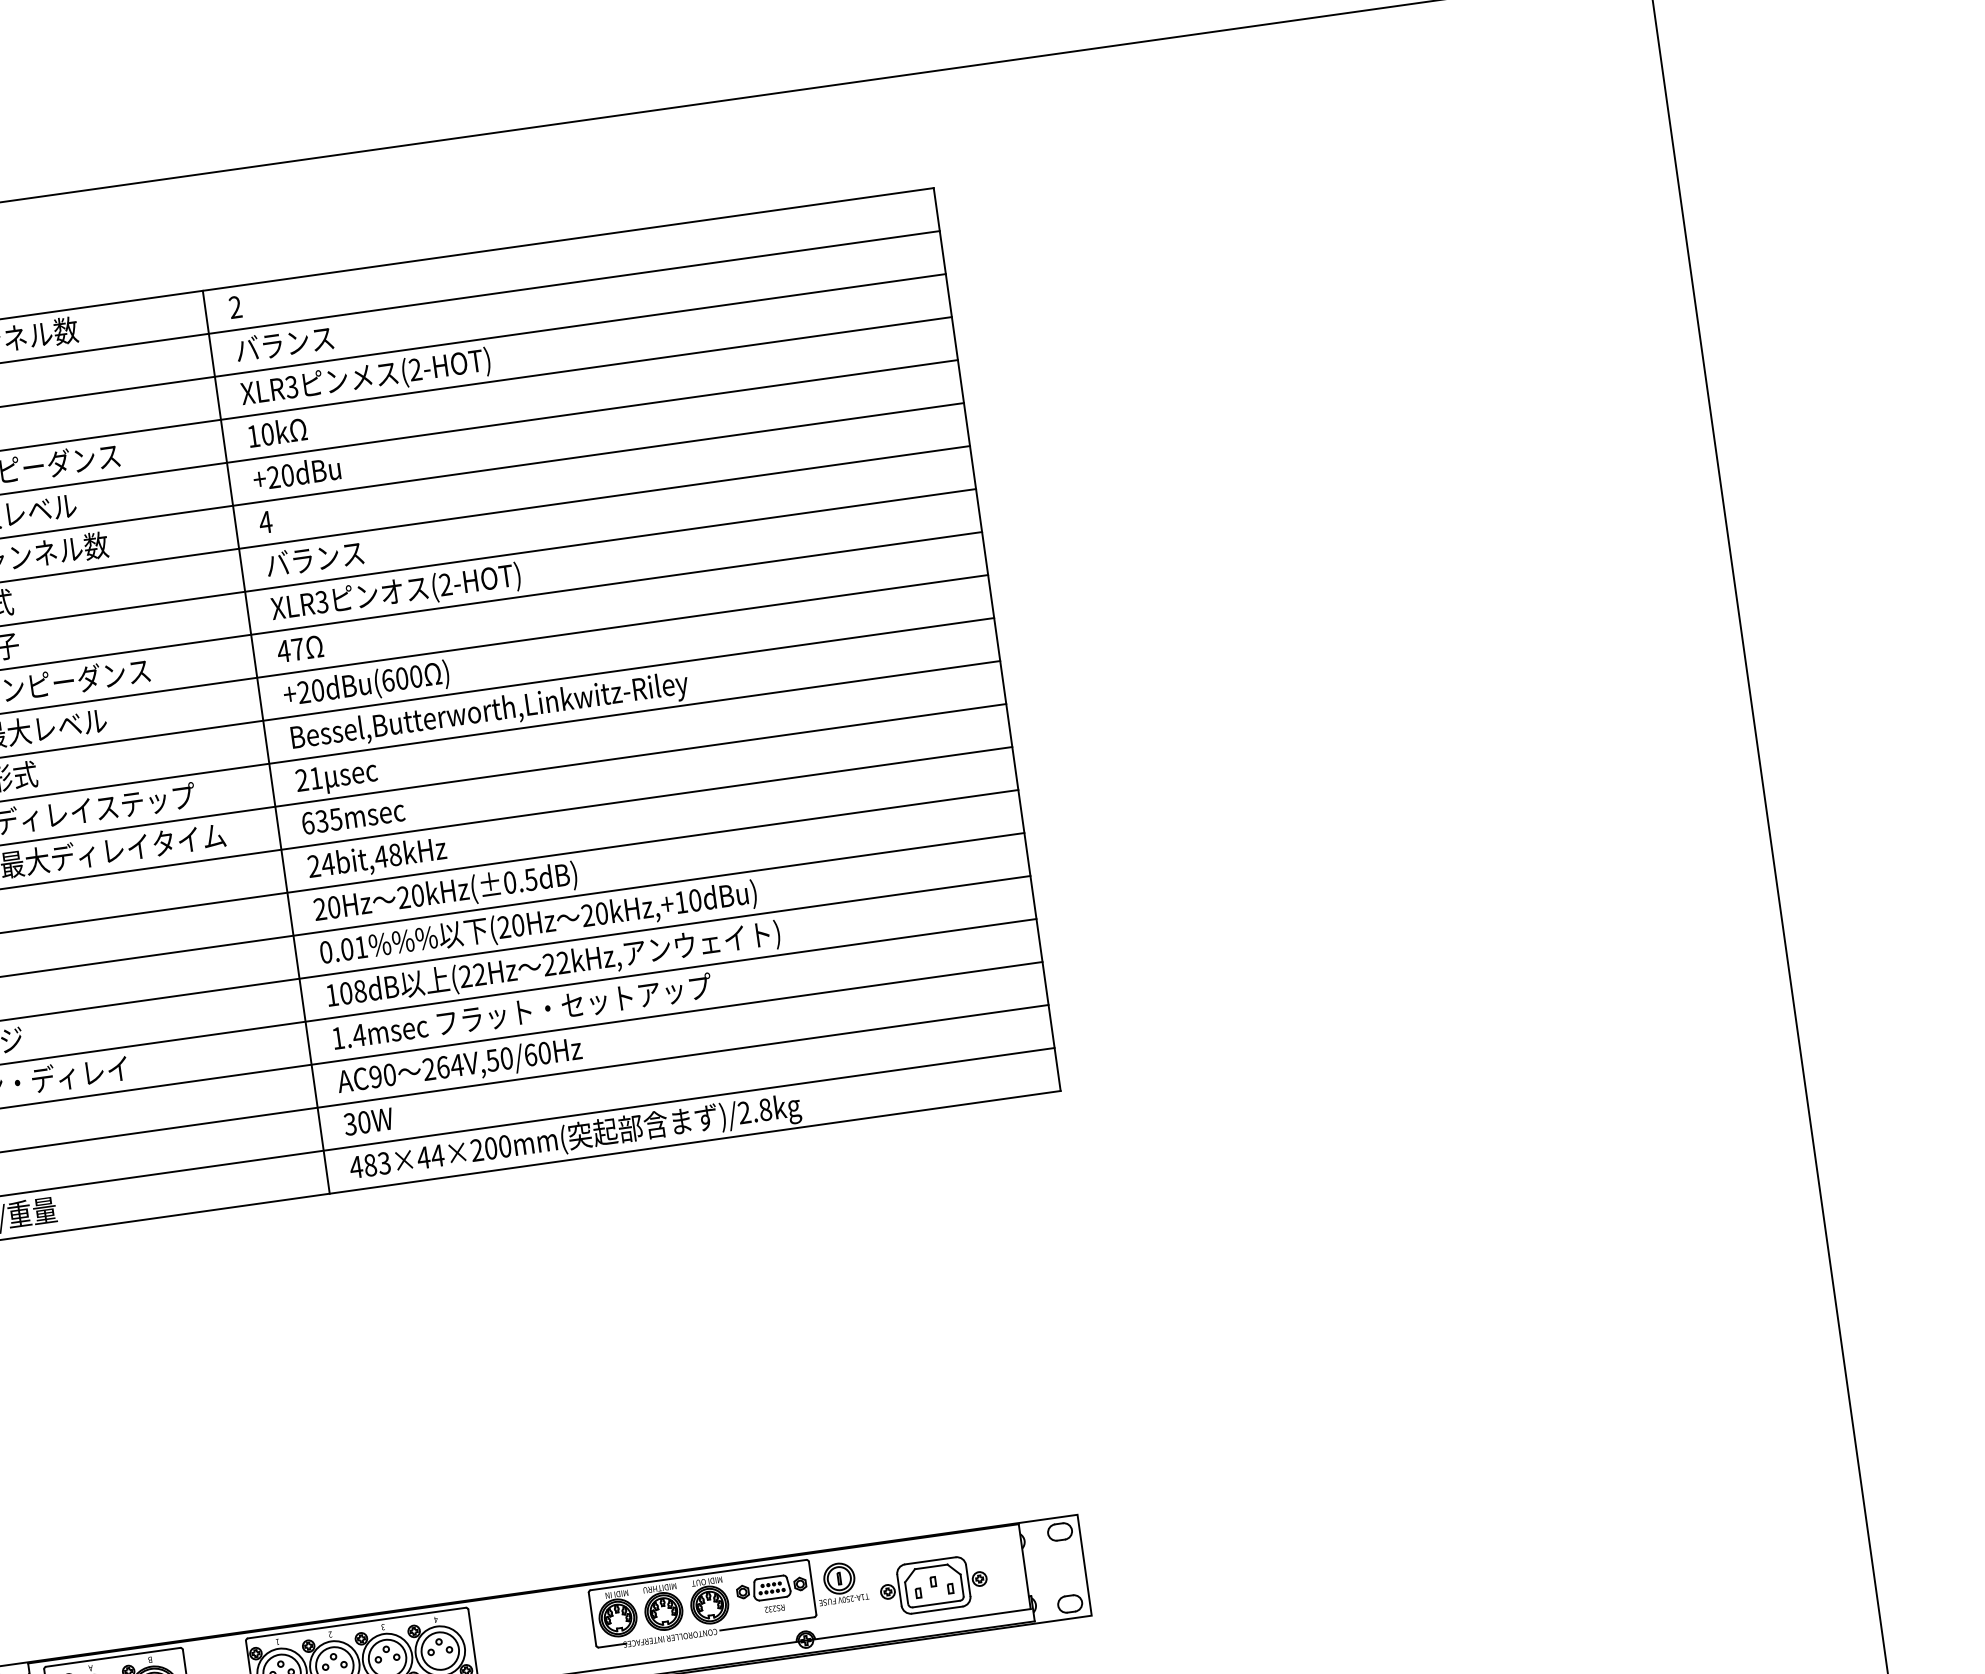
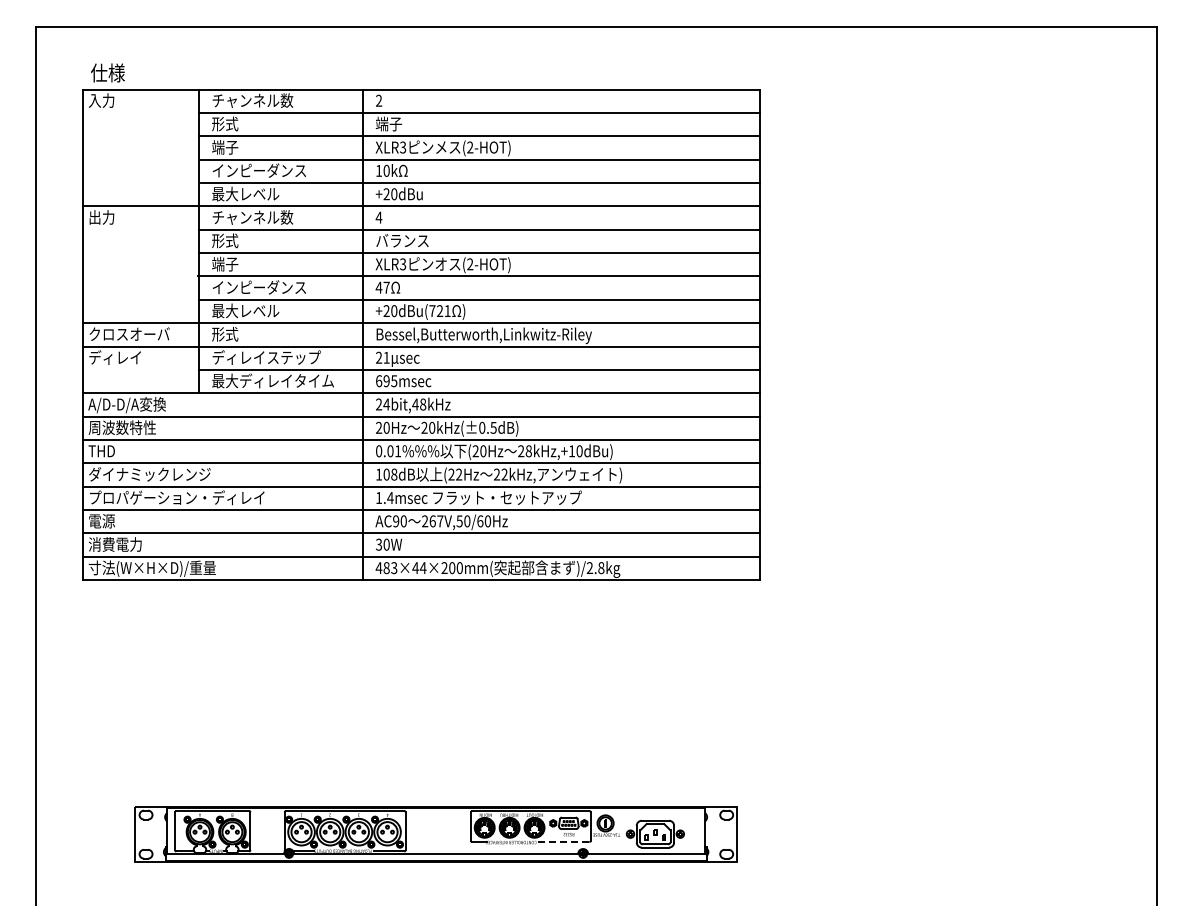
text: (282, 343) -> (401, 123), バランス -> 端子
text: (401, 679) -> (439, 311), +20dBu(600 -> +20dBu(721
text: (321, 821) -> (386, 381), 635msec -> 695msec
text: (601, 912) -> (528, 450), 20kHz,+10dBu) -> 28kHz,+10dBu)
text: (455, 1065) -> (439, 521), 264V,50/60Hz -> 267V,50/60Hz
line: (766, 1624) -> (563, 842), solid -> dashed

